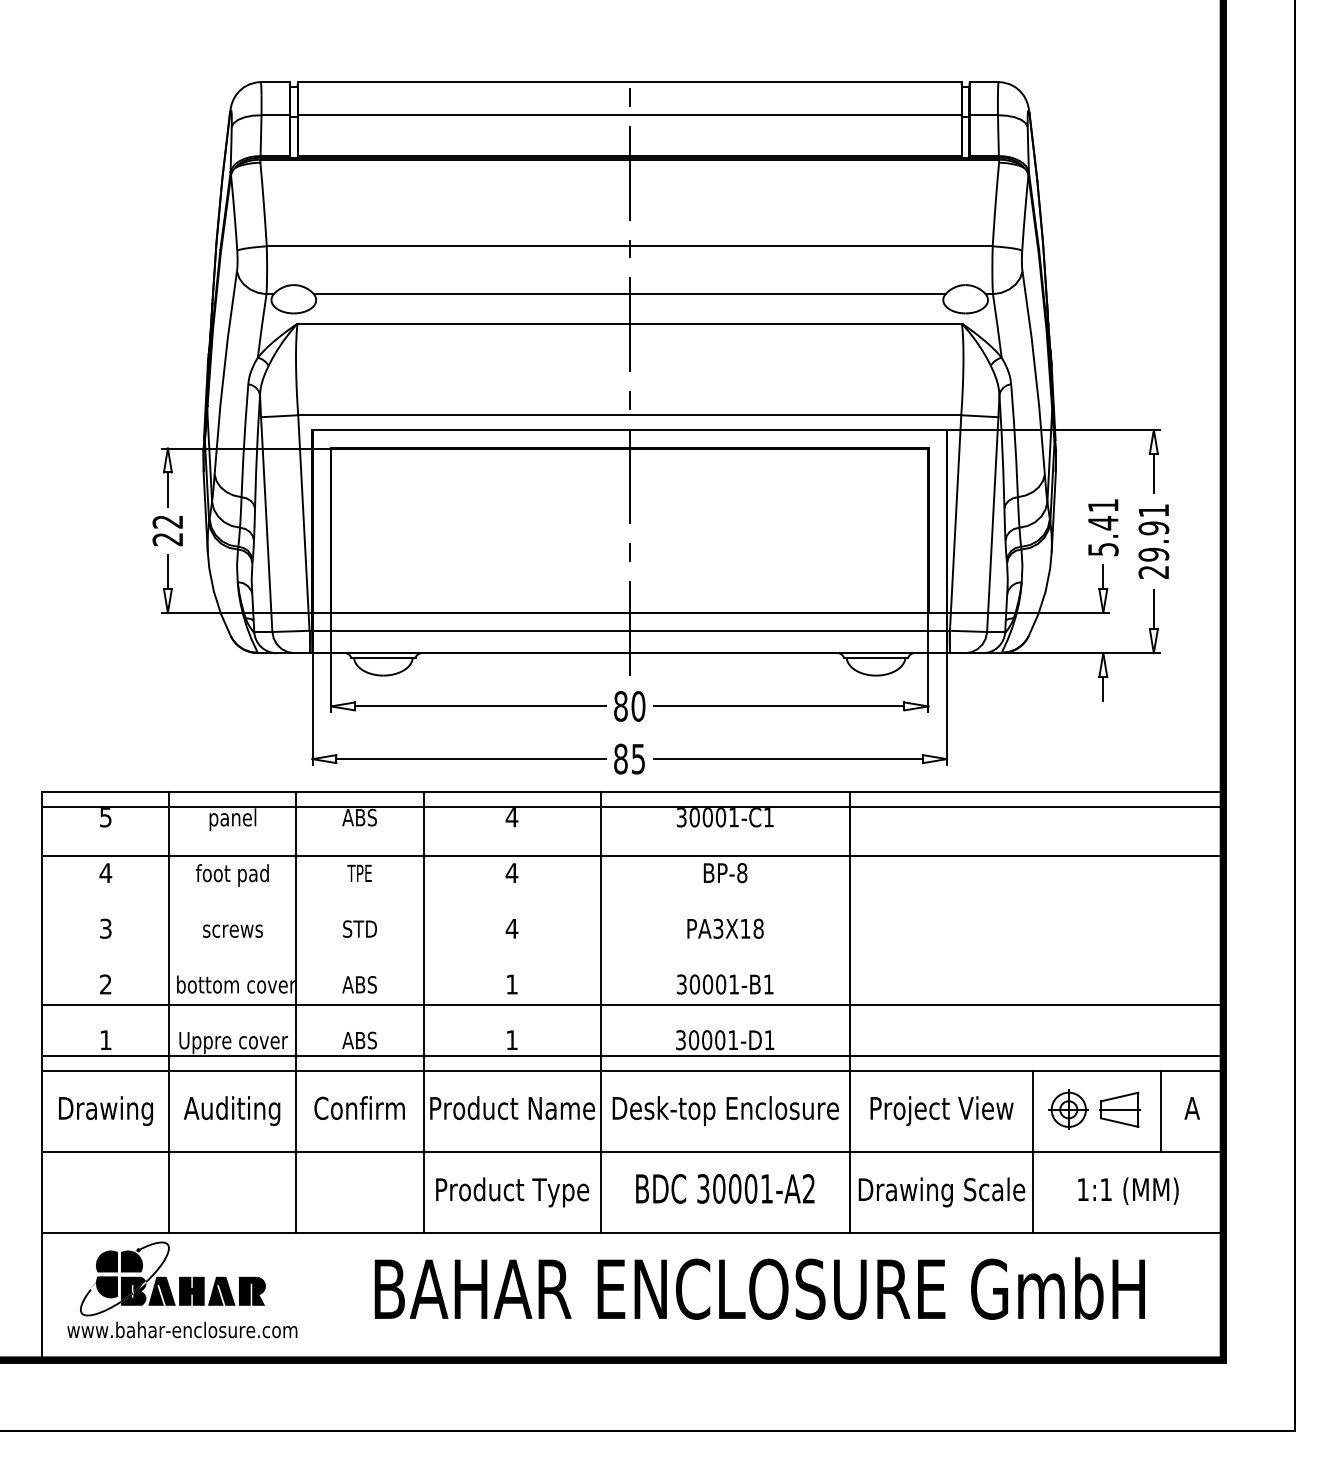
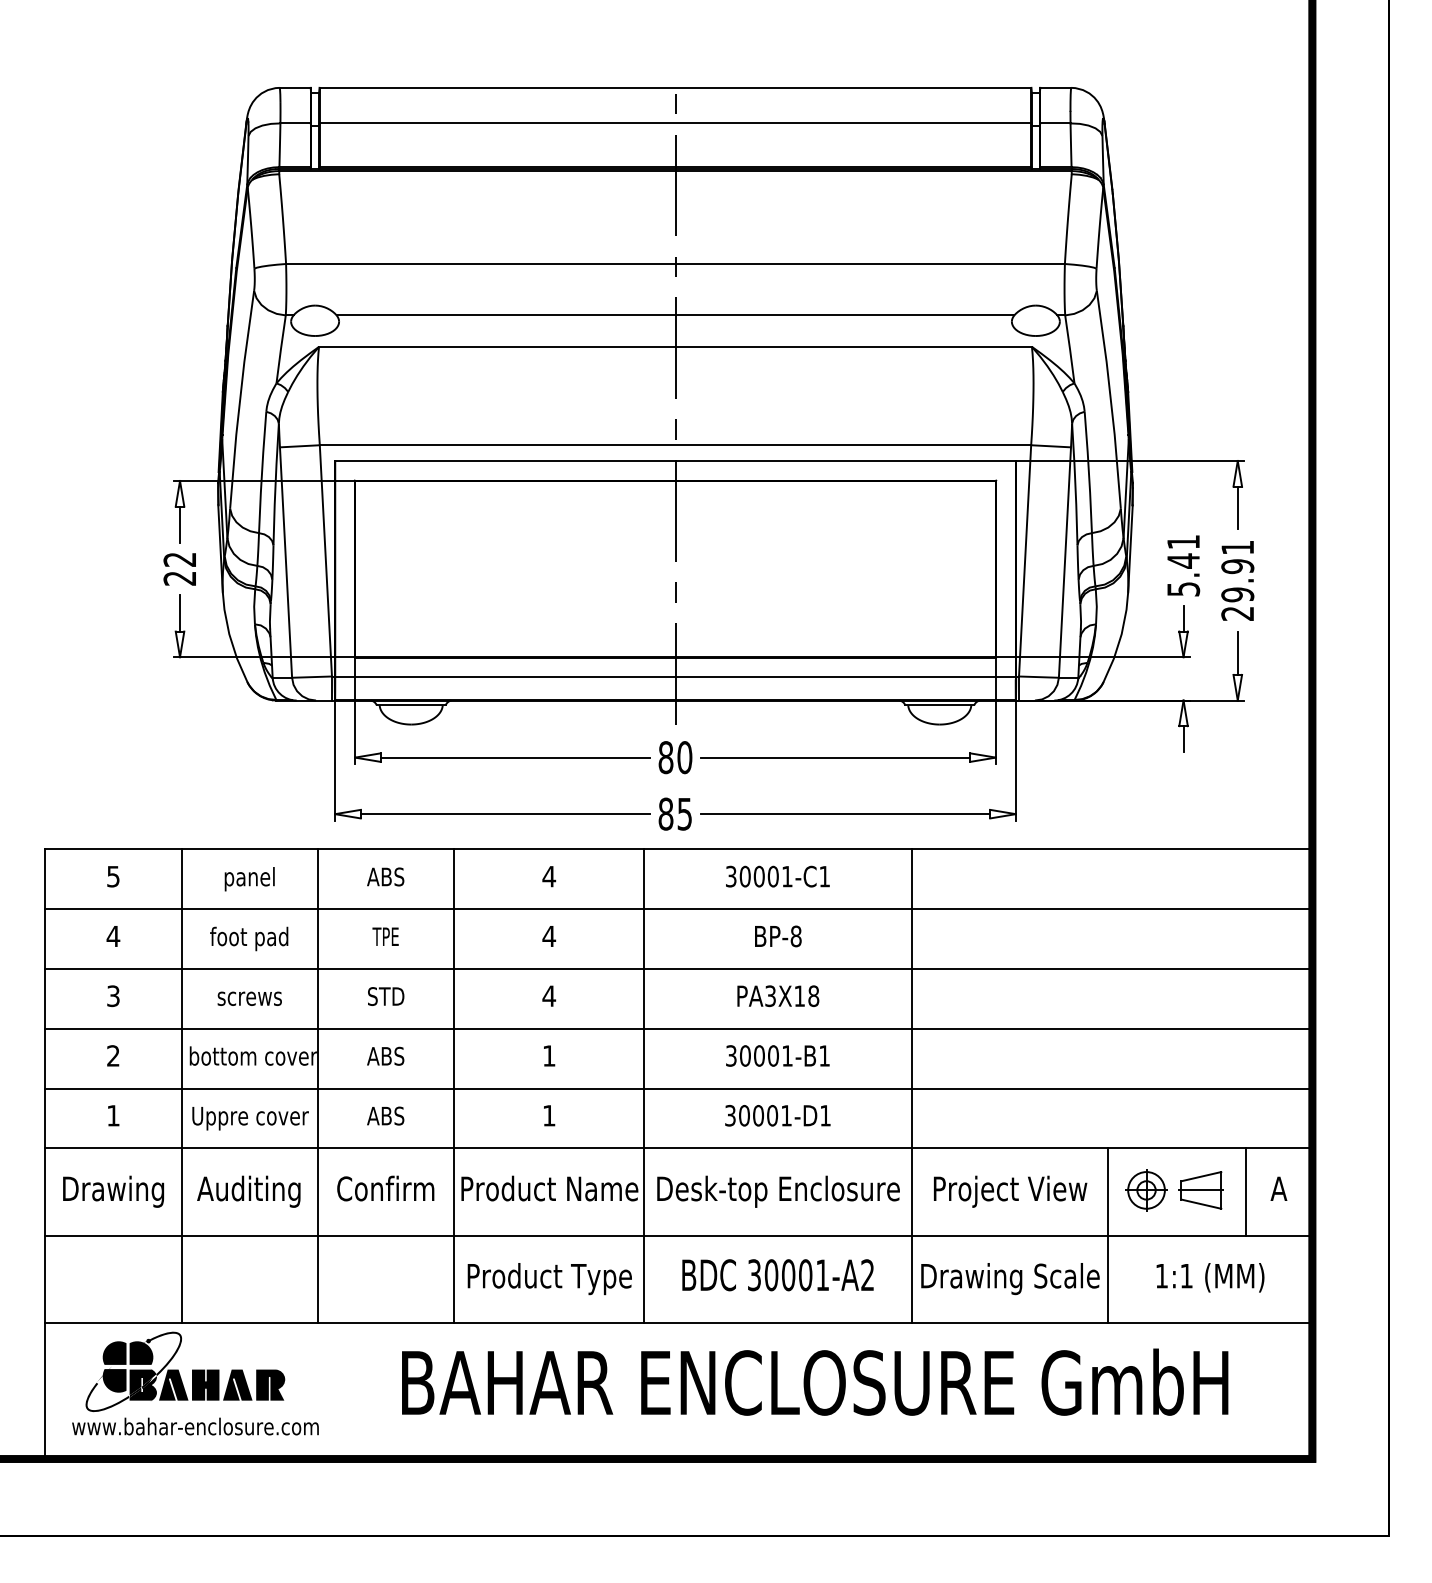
line: (632, 806) -> (678, 909), moved
line: (632, 855) -> (678, 968), moved
line: (632, 1004) -> (678, 1028), moved
line: (632, 1055) -> (678, 1088), moved

